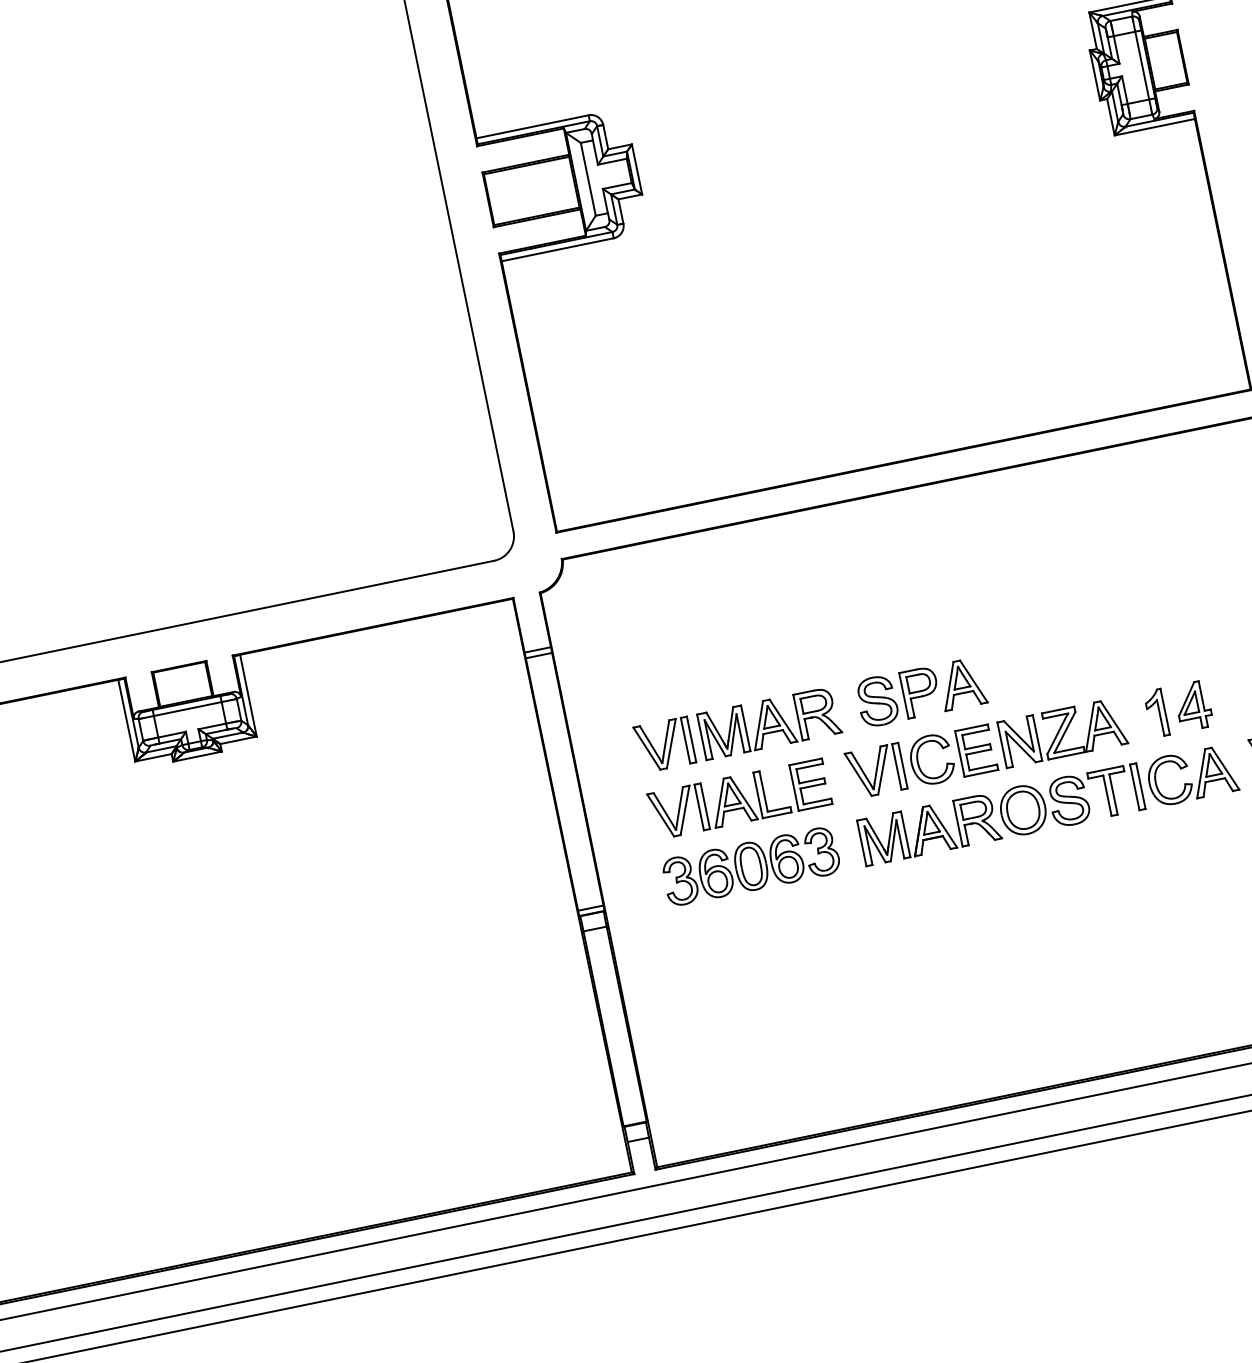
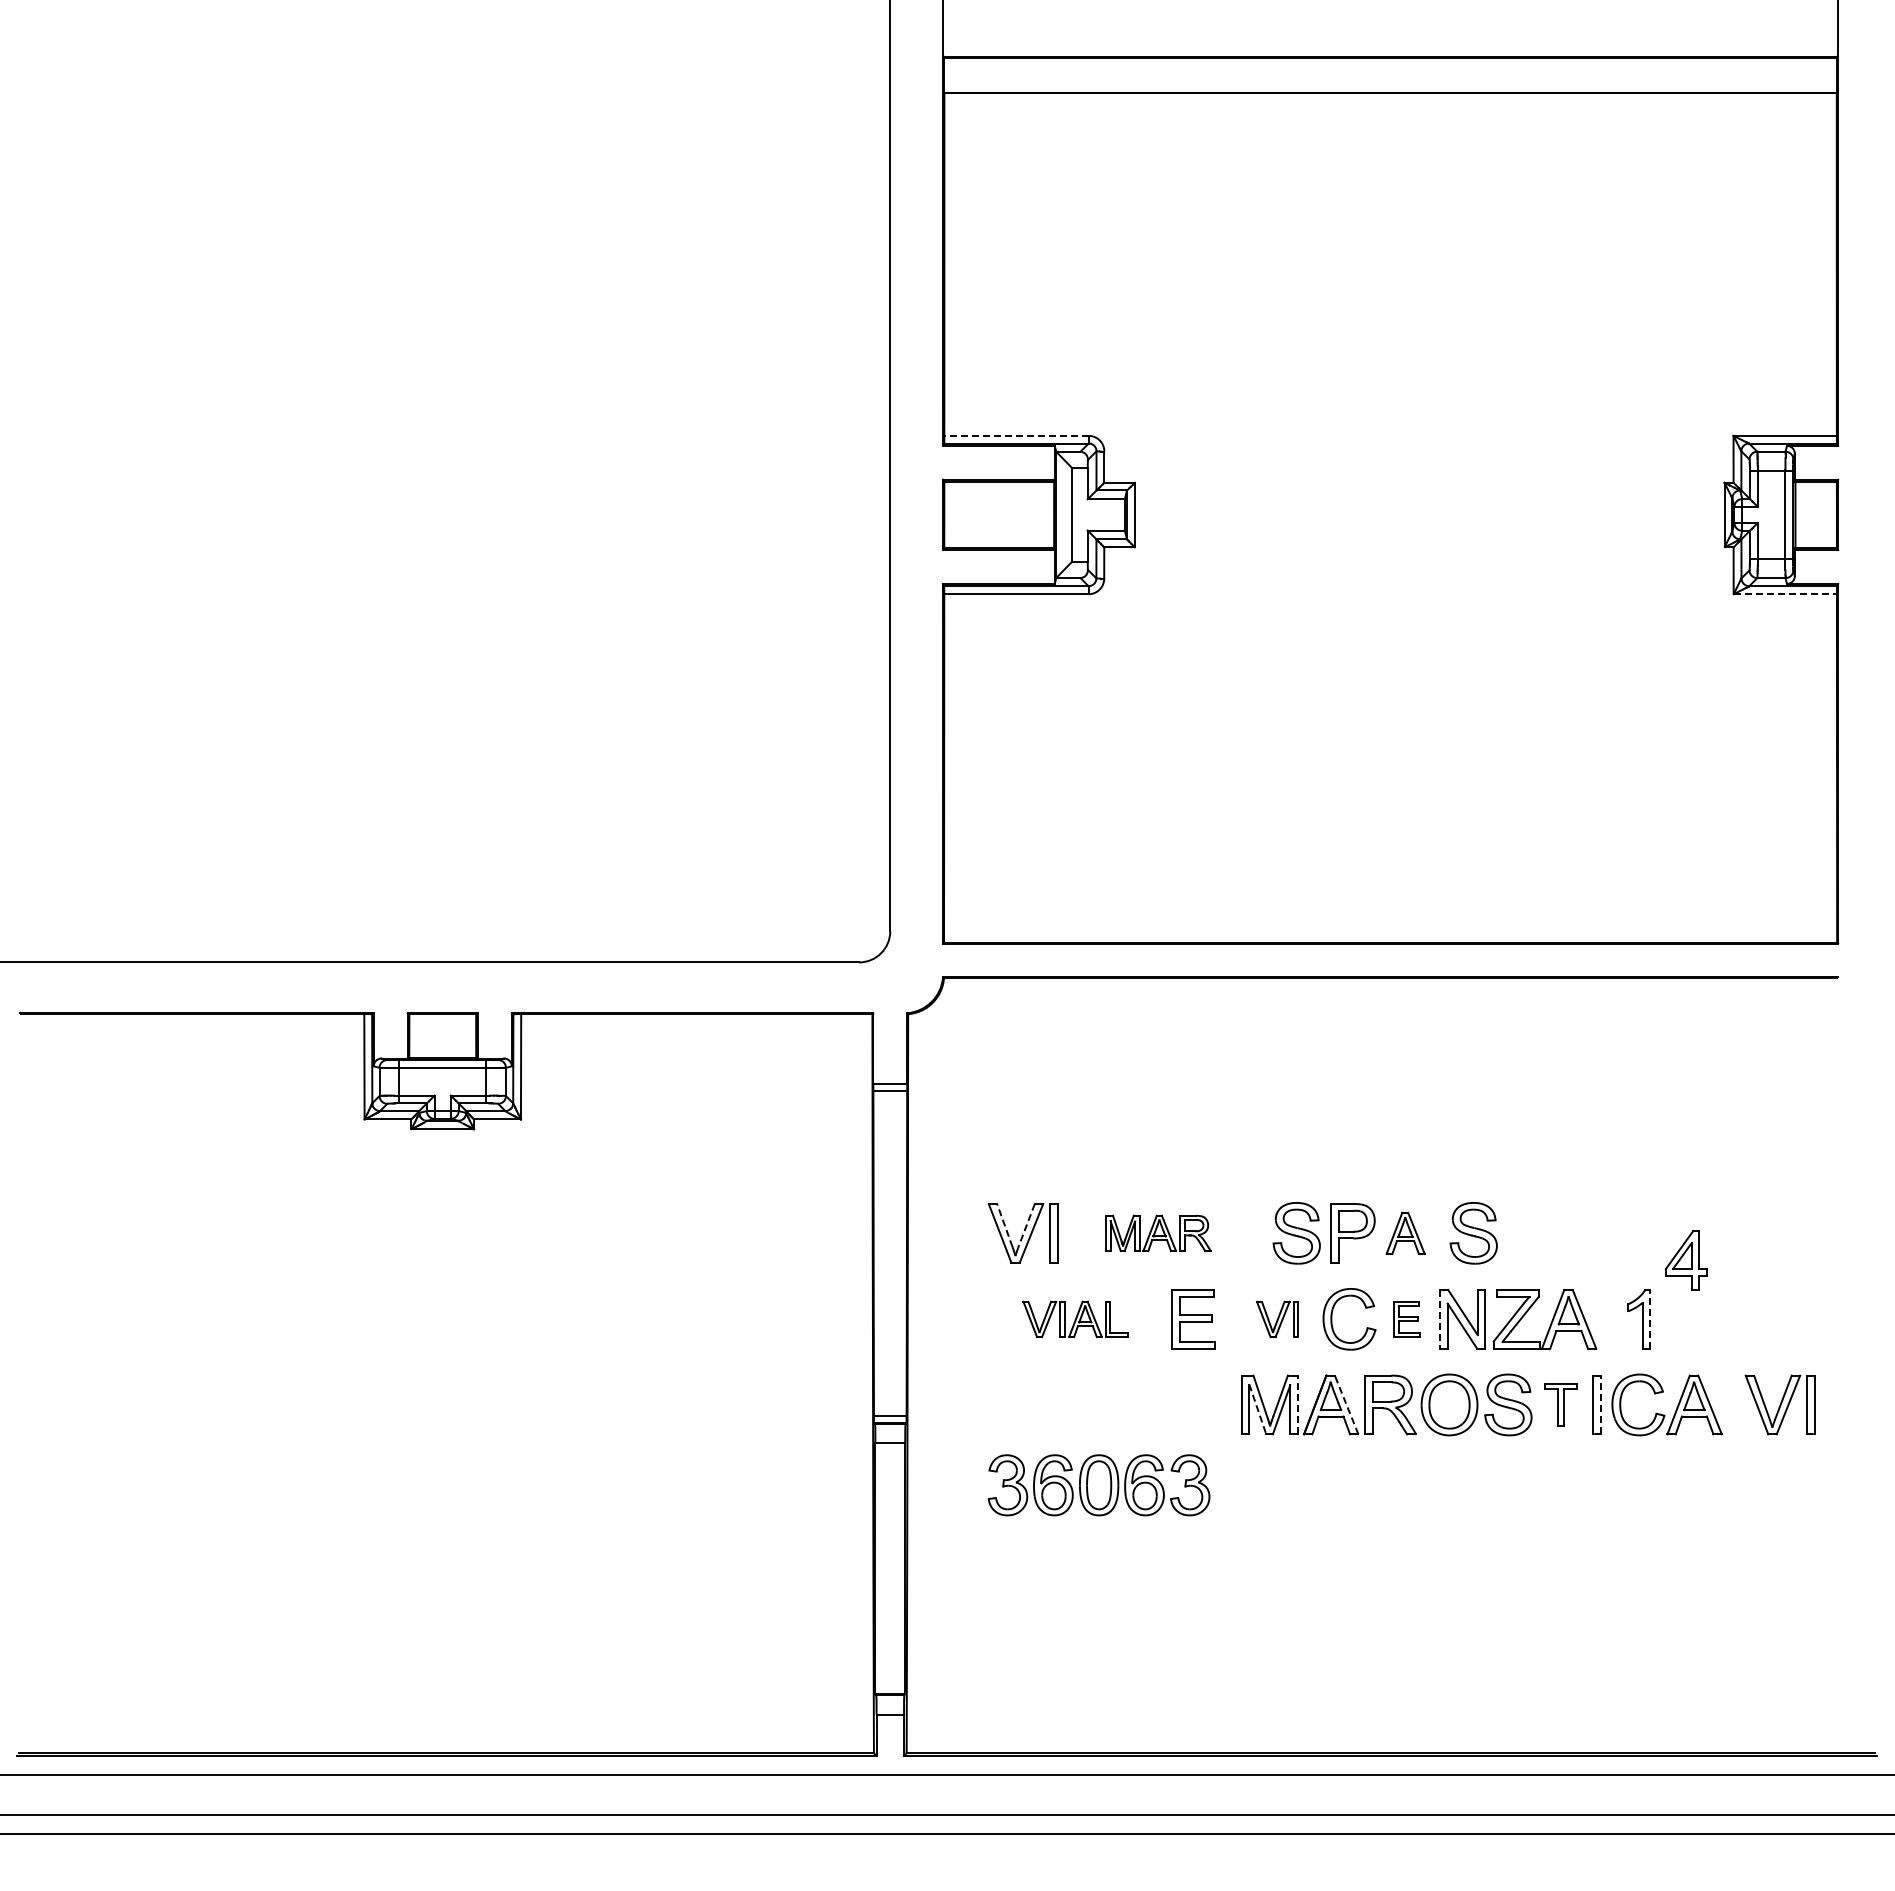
line: (532, 126) -> (1016, 435), solid -> dashed
line: (1154, 127) -> (1785, 594), solid -> dashed
part: (1014, 673) -> (1473, 1233), added
part: (961, 684) -> (1405, 1233), size x0.7
part: (1192, 705) -> (1685, 1259), moved
line: (1164, 712) -> (1649, 1319), solid -> dashed
part: (769, 723) -> (1158, 1233), size x0.6
line: (666, 738) -> (1026, 1225), solid -> dashed
line: (649, 741) -> (1004, 1225), solid -> dashed
line: (1001, 745) -> (1439, 1319), solid -> dashed
part: (976, 750) -> (1406, 1319), size x0.6
part: (876, 771) -> (1277, 1319), size x0.6
line: (1141, 785) -> (1601, 1404), solid -> dashed
part: (1109, 792) -> (1560, 1404), size x0.7
part: (719, 803) -> (1075, 1319), size x0.6
line: (943, 826) -> (1346, 1404), solid -> dashed
line: (905, 834) -> (1298, 1404), solid -> dashed
line: (874, 844) -> (1257, 1409), solid -> dashed
part: (750, 866) -> (1098, 1485), moved

